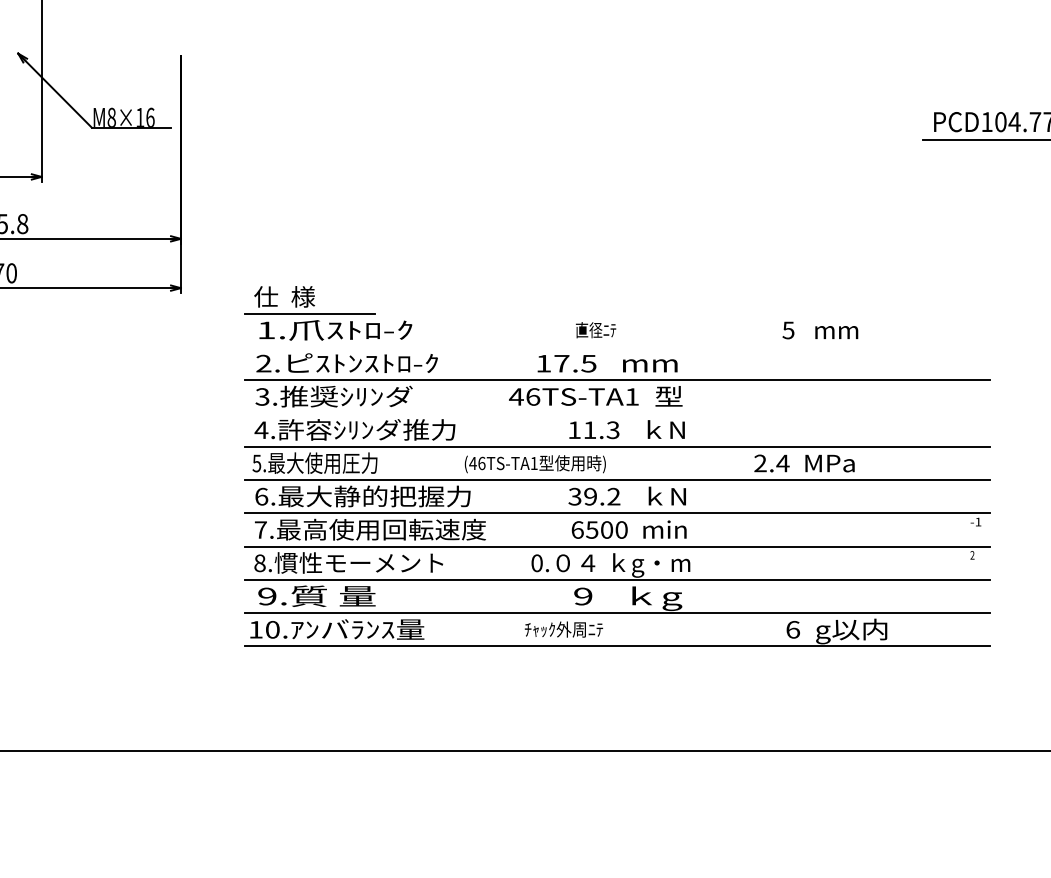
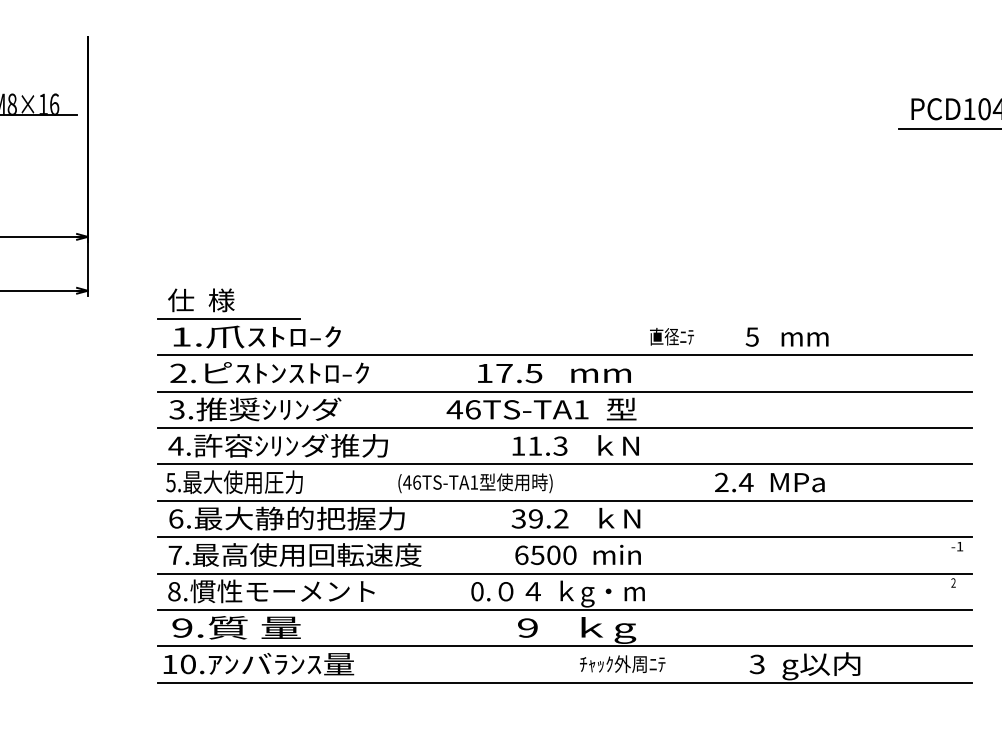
text: (596, 330) -> (672, 337), moved
line: (616, 347) -> (564, 355), added
line: (616, 413) -> (564, 427), added
text: (563, 629) -> (622, 664), moved
text: (792, 629) -> (756, 664), 6 -> 3

